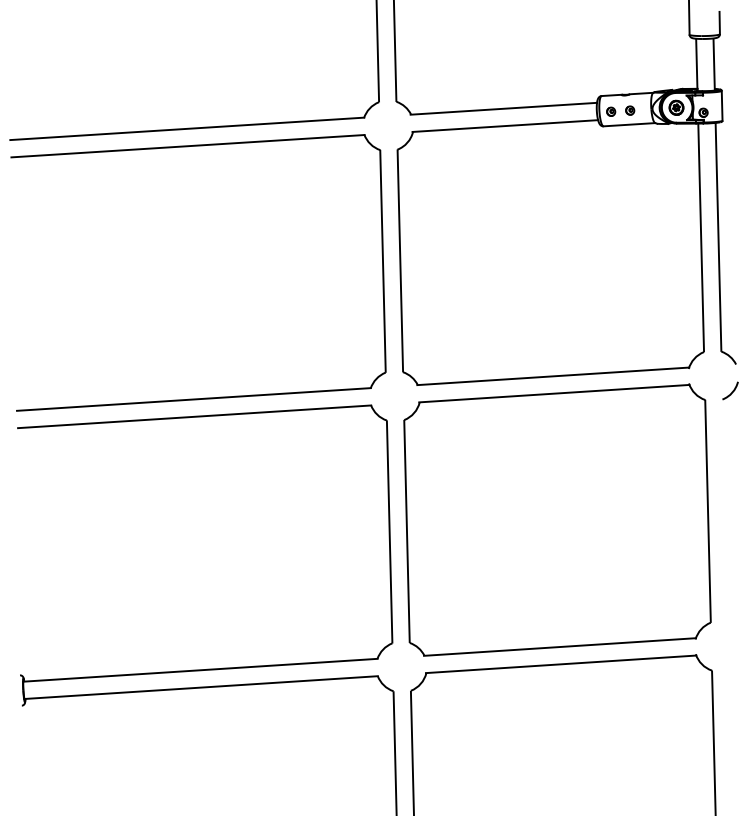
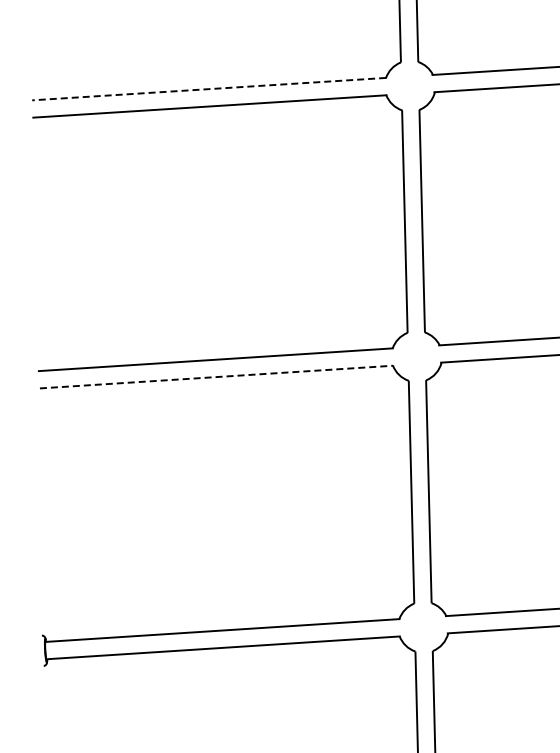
line: (186, 128) -> (208, 88), solid -> dashed
line: (194, 416) -> (216, 376), solid -> dashed

